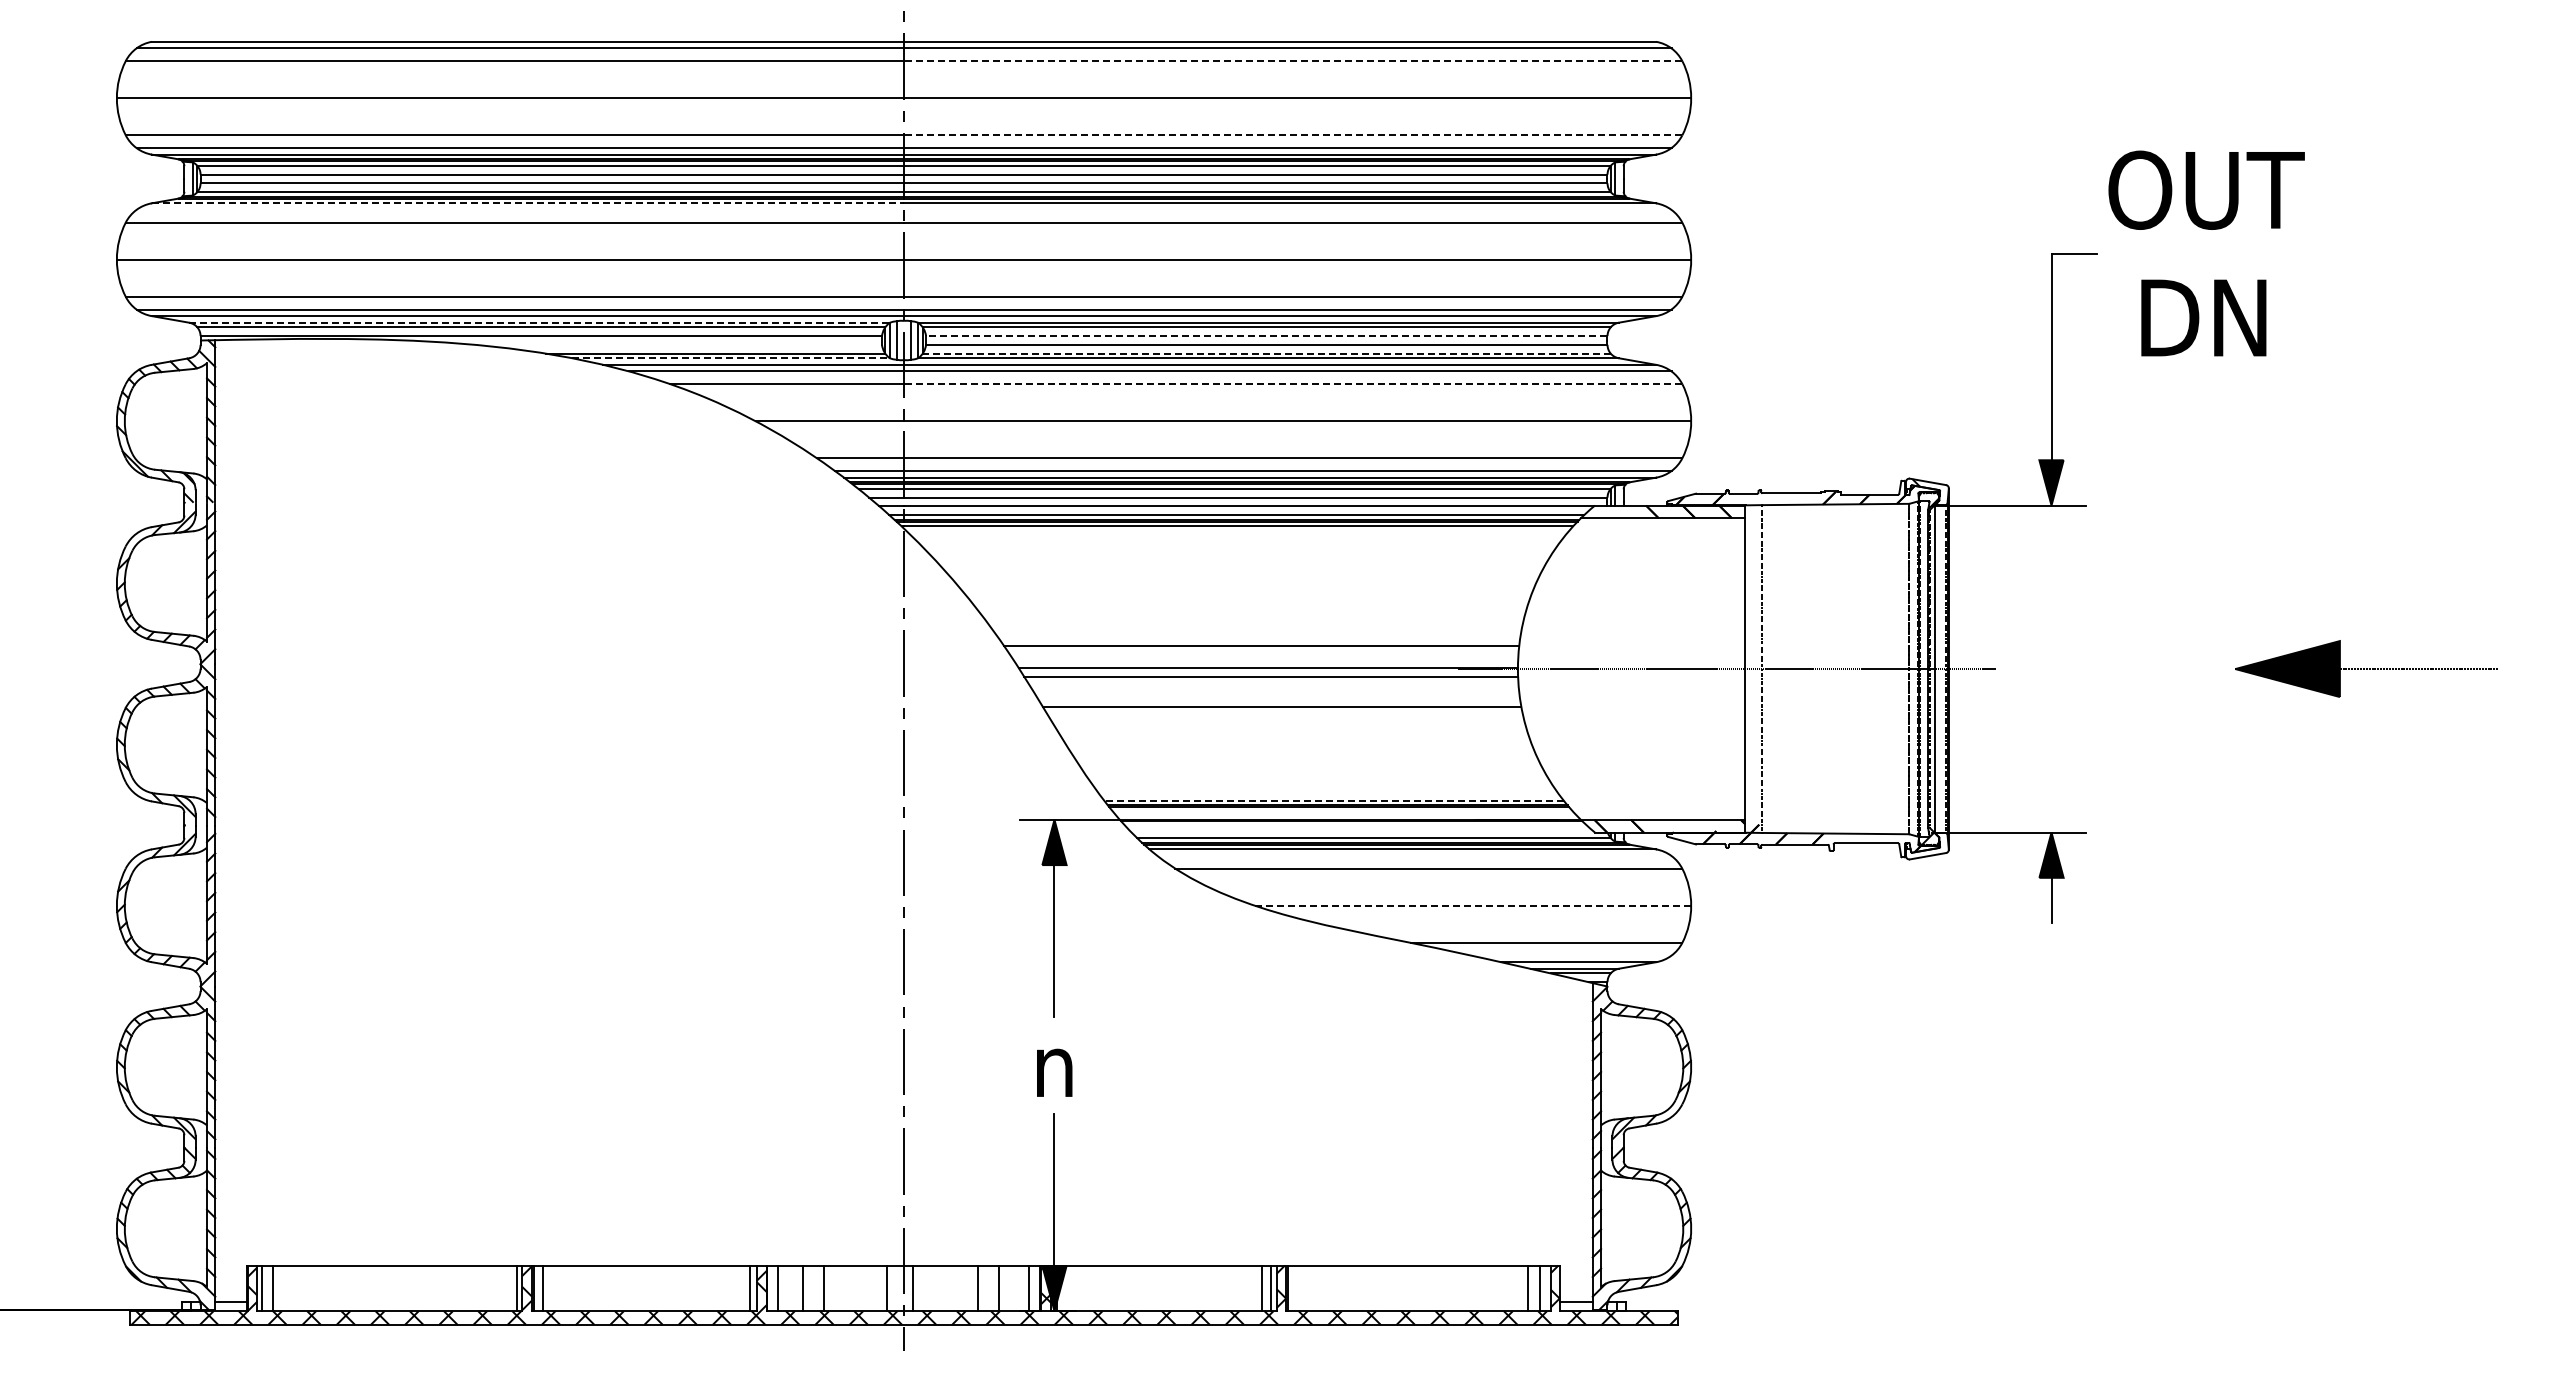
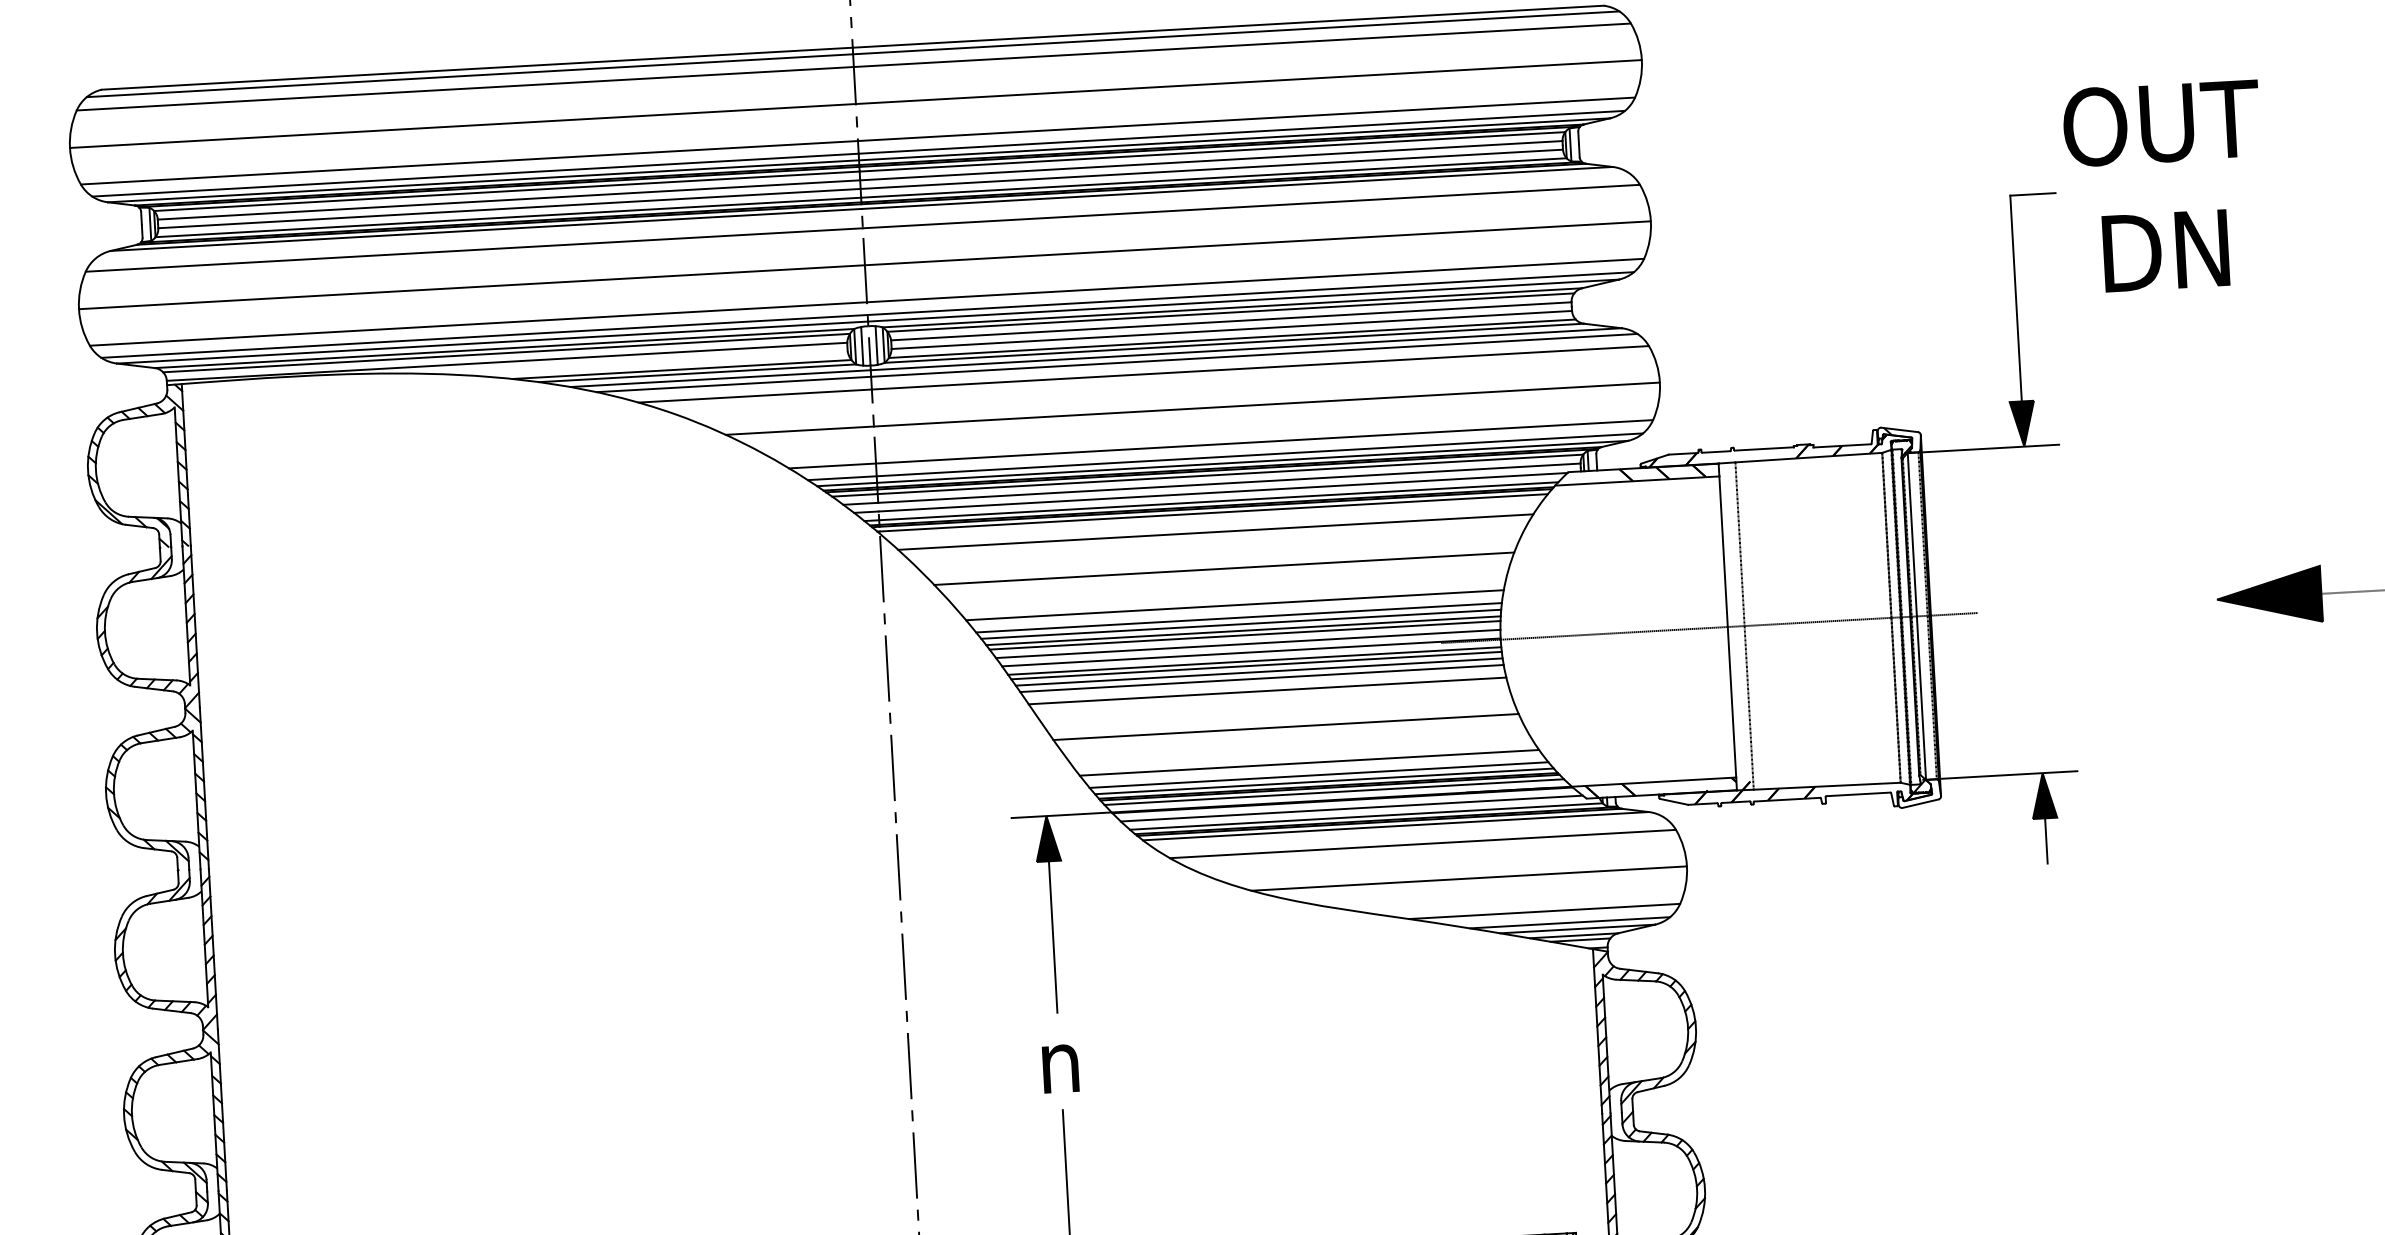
line: (1292, 61) -> (1241, 45), dashed -> solid
line: (1292, 135) -> (1245, 119), dashed -> solid
line: (528, 203) -> (486, 230), dashed -> solid
line: (540, 322) -> (505, 348), dashed -> solid
line: (1266, 336) -> (1231, 321), dashed -> solid
line: (1266, 353) -> (1232, 338), dashed -> solid
line: (730, 358) -> (697, 373), dashed -> solid
line: (1292, 384) -> (1259, 368), dashed -> solid
line: (1239, 545) -> (1215, 531), added
line: (1245, 582) -> (1223, 568), added
line: (1254, 619) -> (1234, 604), added
line: (1257, 632) -> (1238, 617), added
line: (1259, 639) -> (1241, 624), added
line: (1262, 650) -> (1244, 635), added
line: (1265, 659) -> (1248, 644), added
line: (1272, 681) -> (1256, 665), added
line: (1274, 687) -> (1258, 671), added
line: (1277, 694) -> (1262, 678), added
line: (1298, 744) -> (1285, 727), added
line: (1320, 781) -> (1309, 762), added
line: (1328, 794) -> (1318, 775), added
line: (1333, 800) -> (1323, 781), dashed -> solid
line: (1343, 811) -> (1334, 791), added
line: (1359, 829) -> (1351, 808), added
line: (1472, 905) -> (1468, 878), dashed -> solid
line: (1571, 955) -> (1570, 922), added

